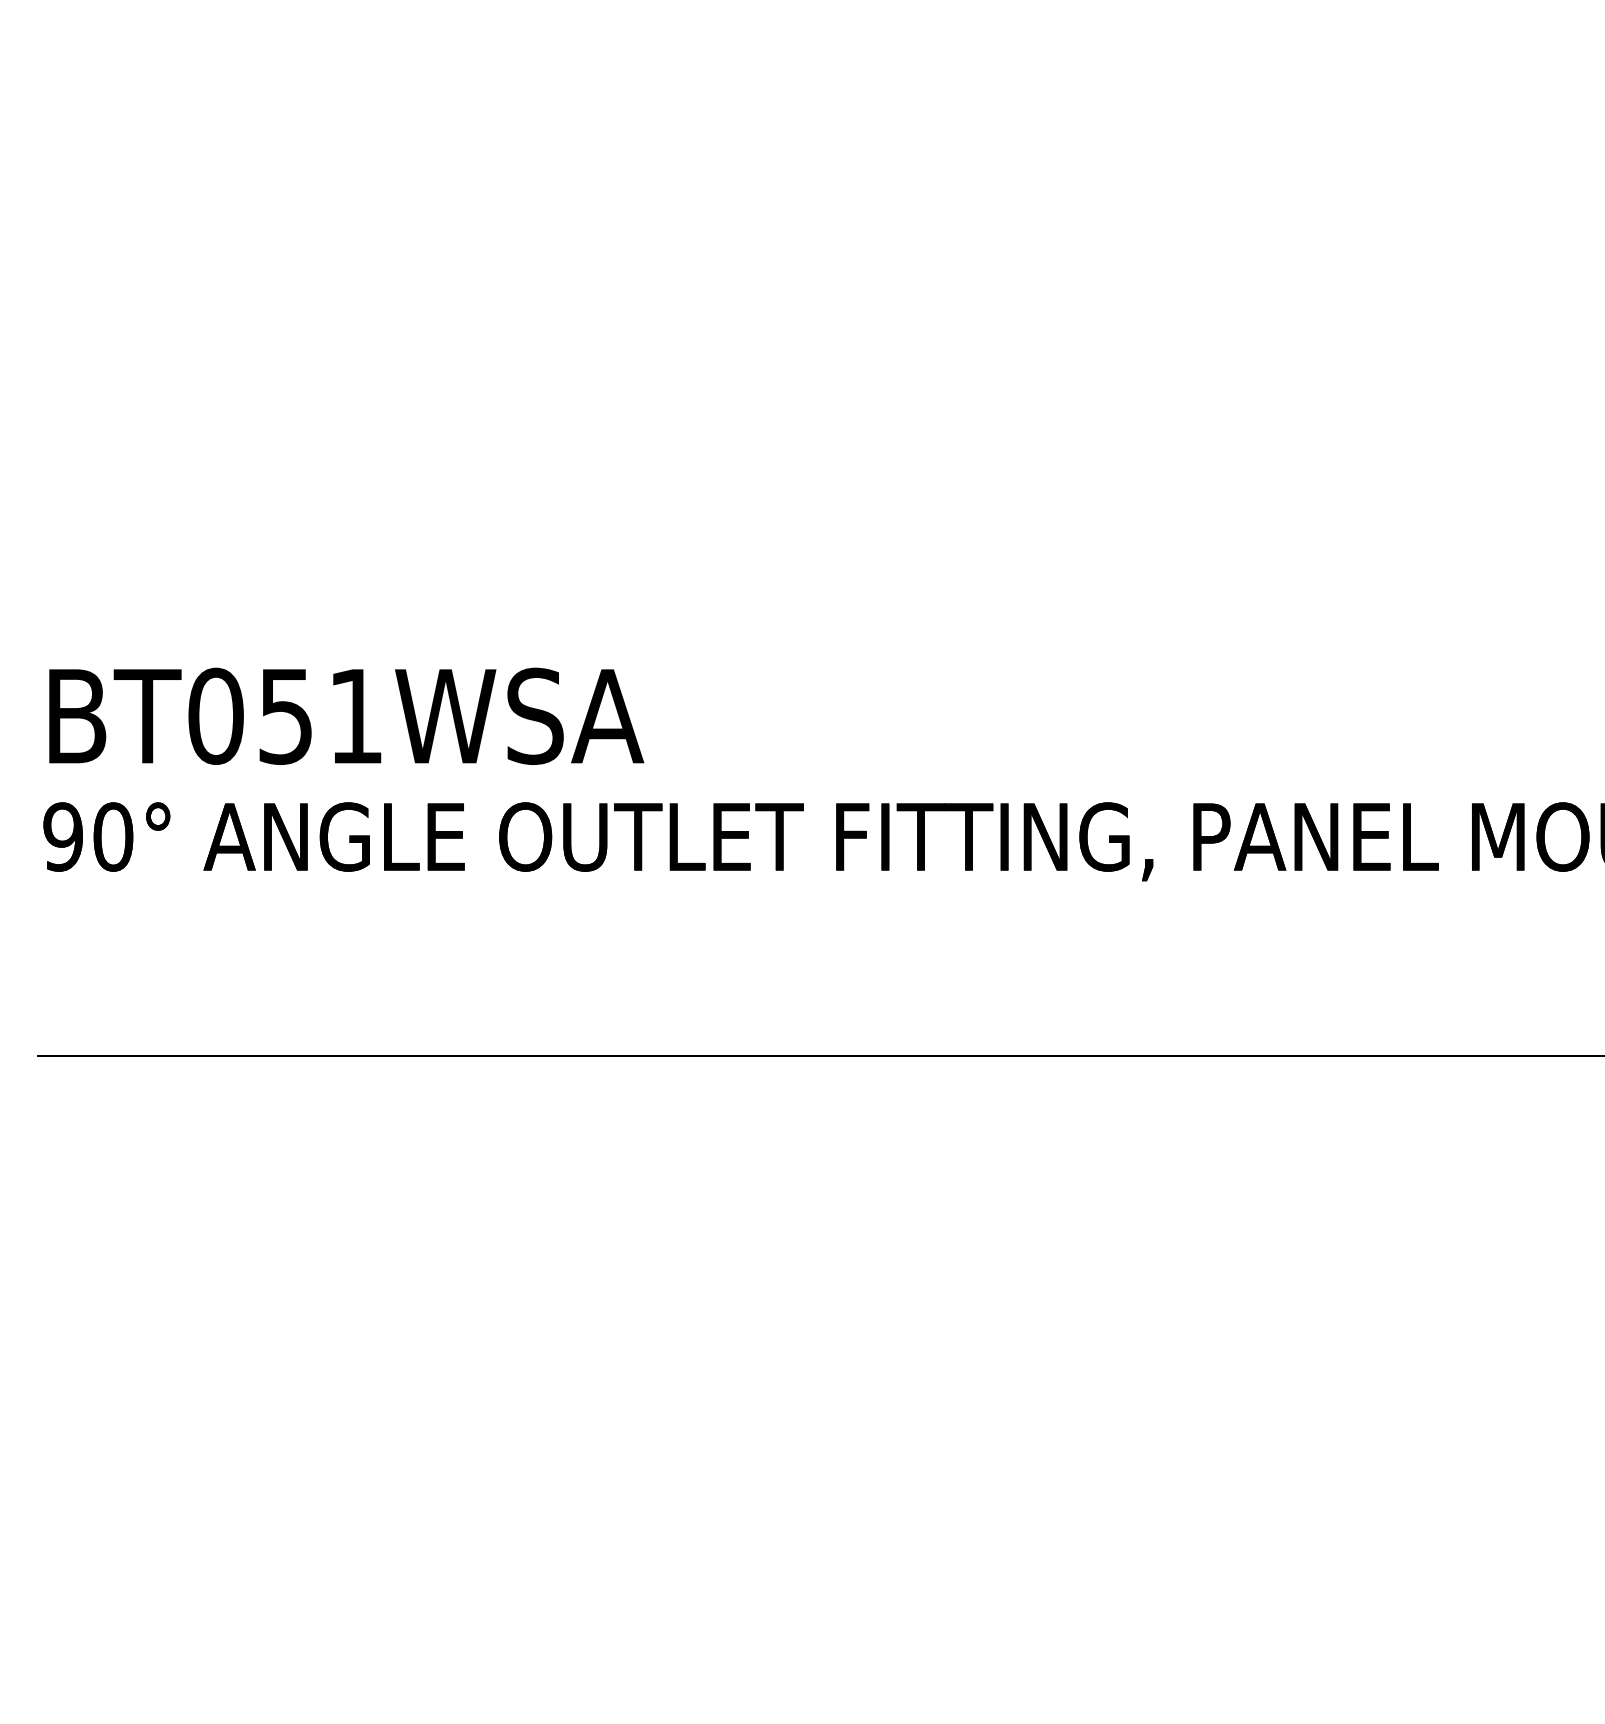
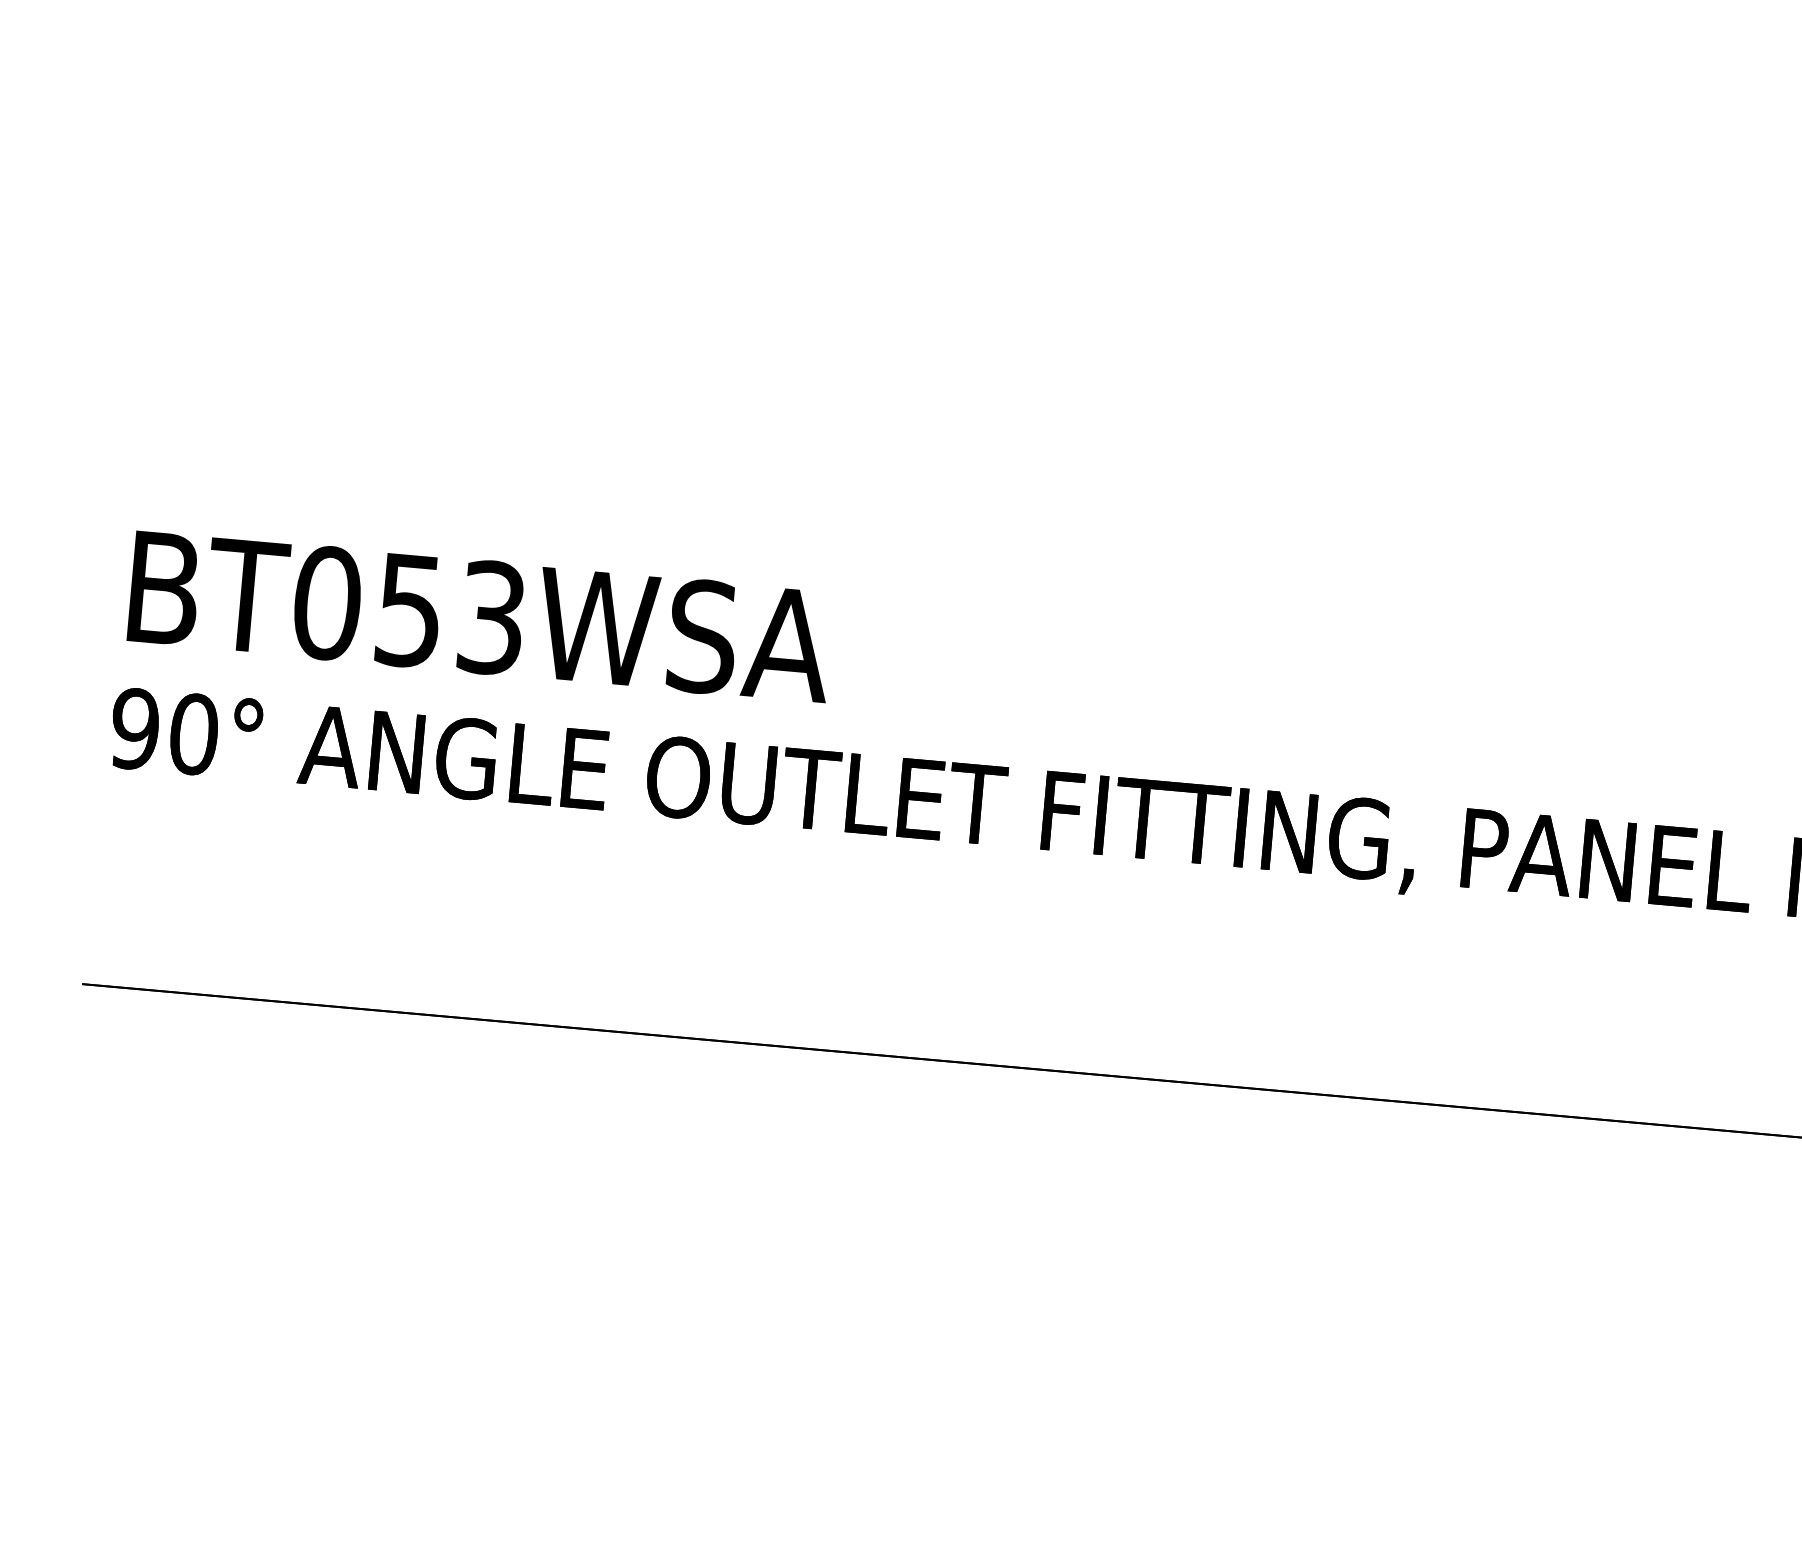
text: (355, 715) -> (491, 616), BT051WSA -> BT053WSA

